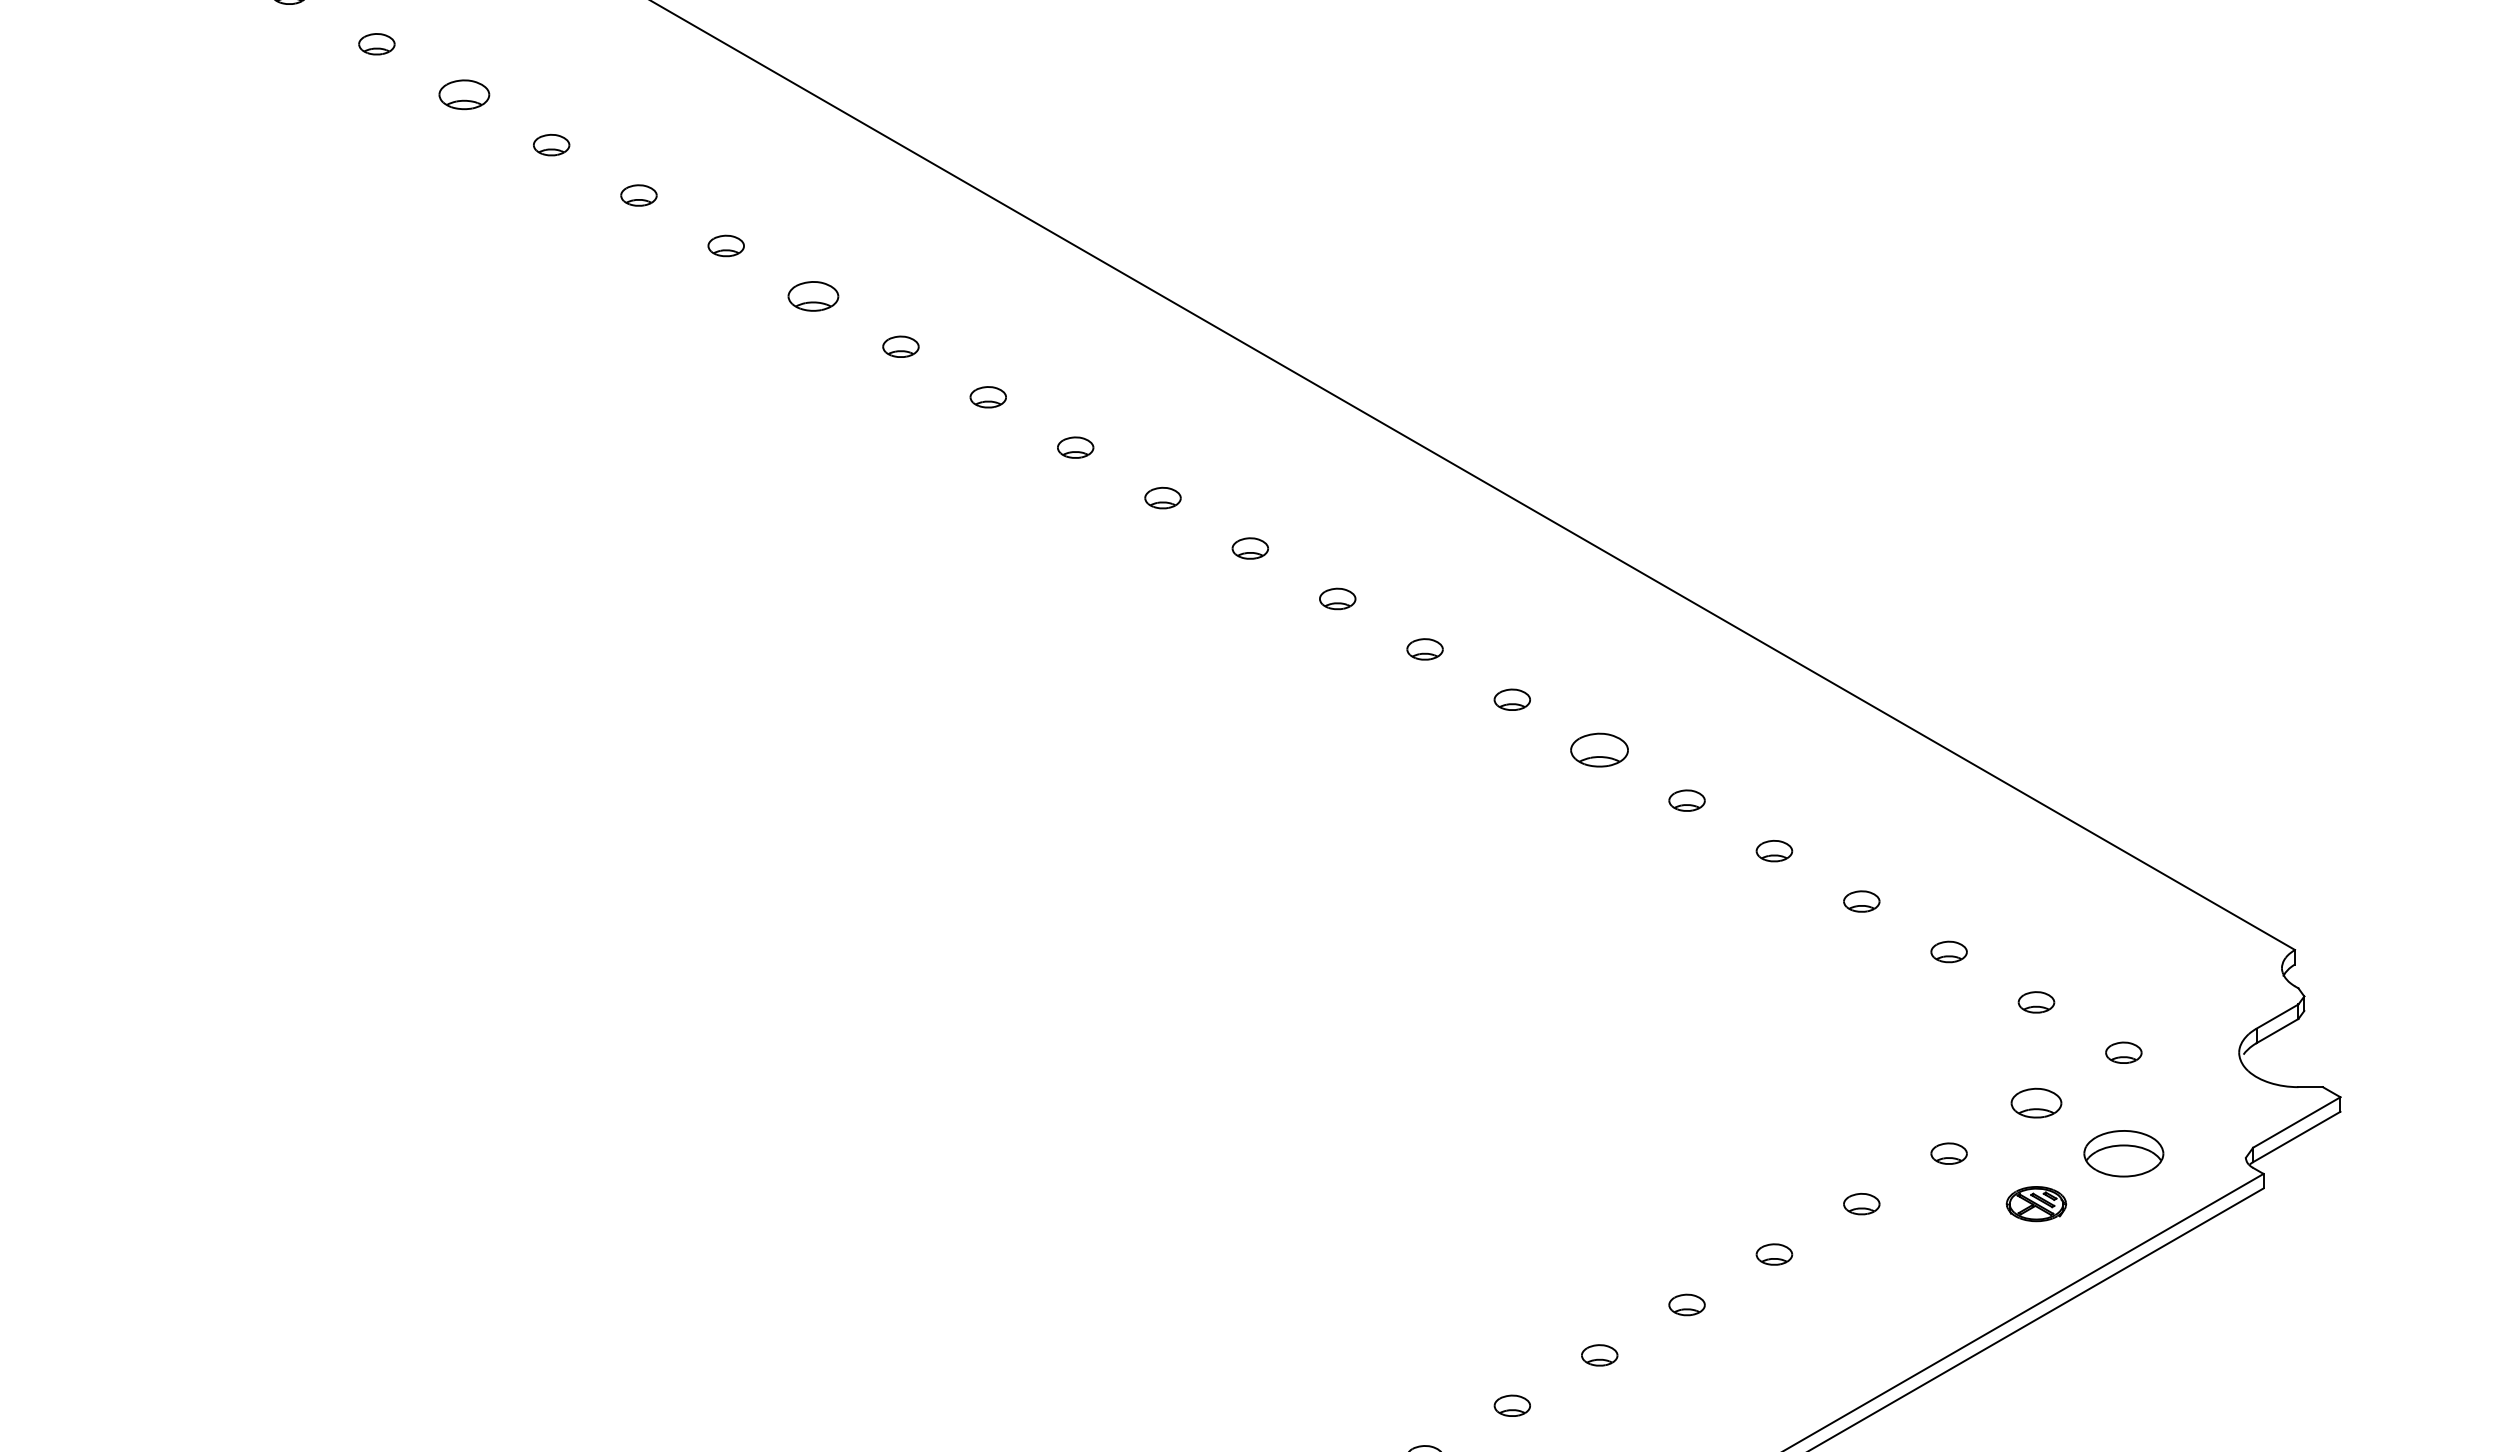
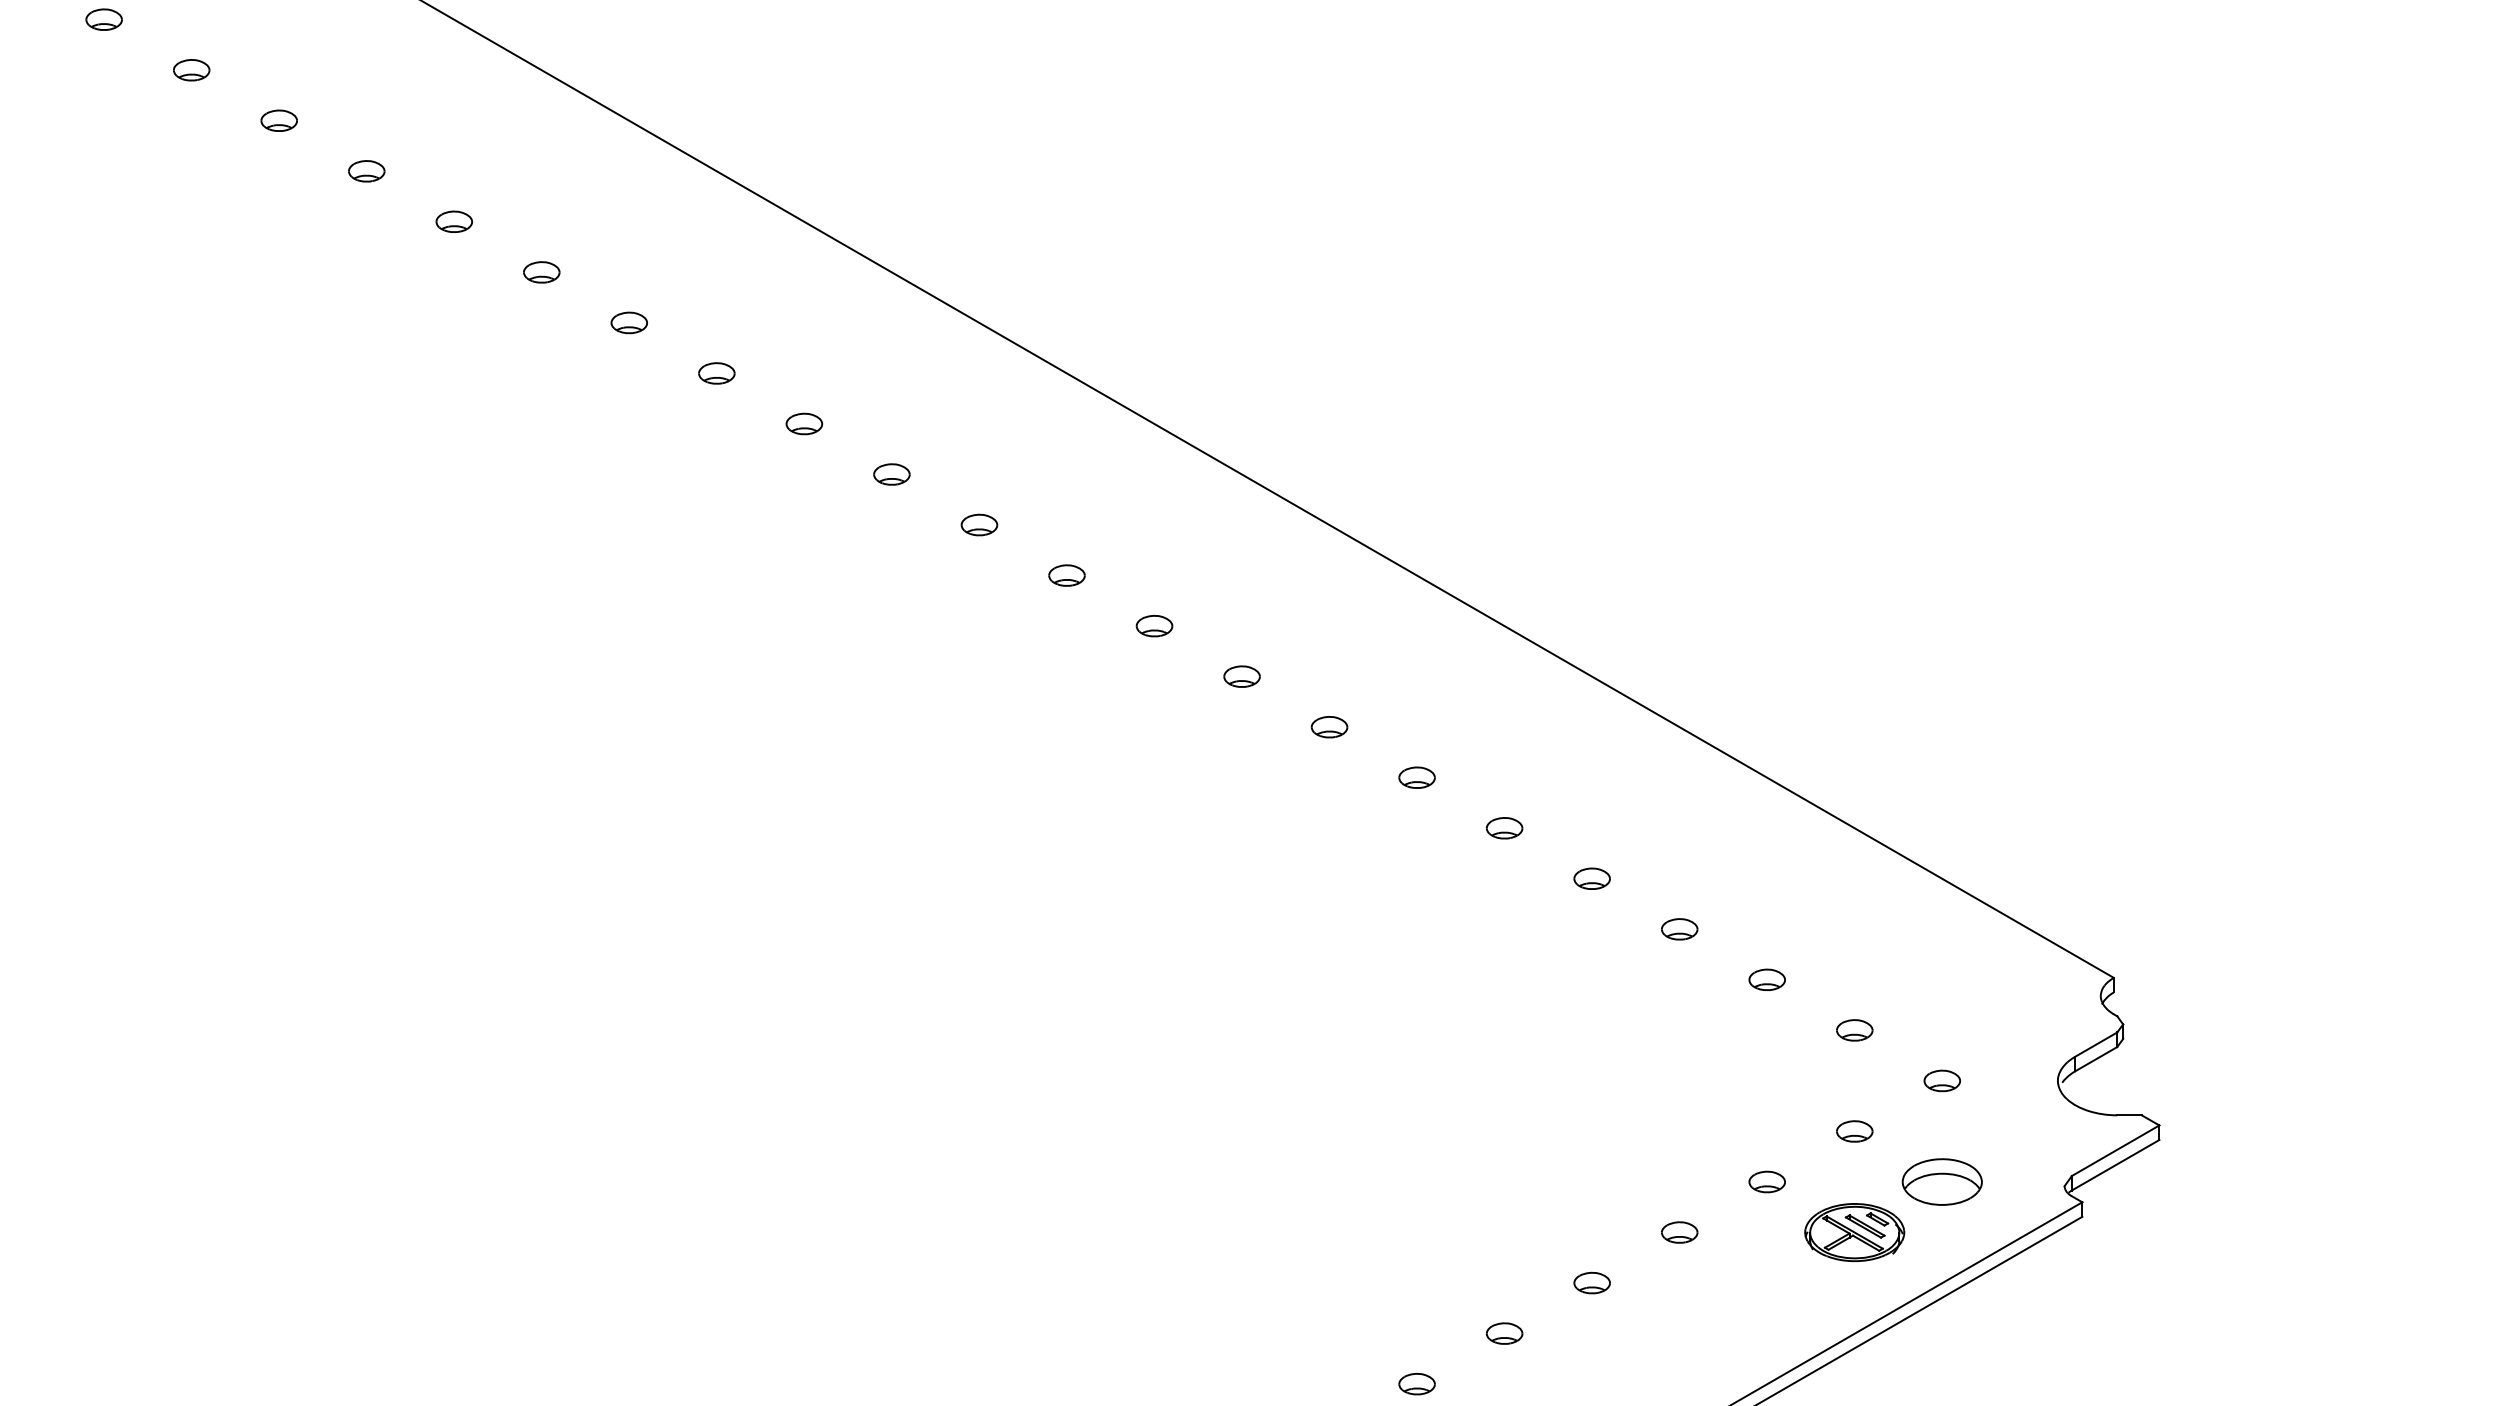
part: (463, 94) -> (278, 120), size x0.71
part: (813, 296) -> (629, 323), size x0.71
part: (1599, 750) -> (1416, 777), size x0.62
part: (2036, 1103) -> (1854, 1131), size x0.71
part: (2036, 1203) -> (1854, 1231), size x1.67

